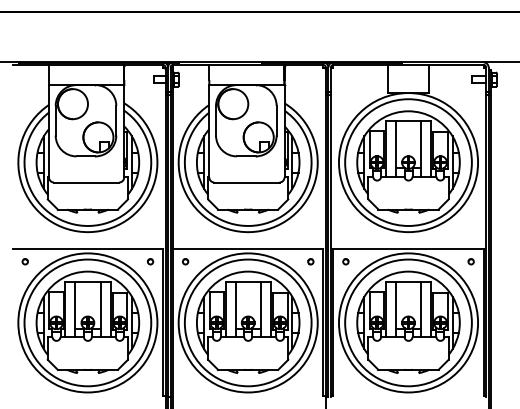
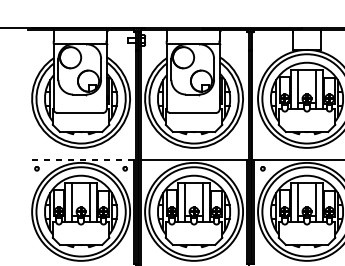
line: (87, 249) -> (80, 160), solid -> dashed
part: (185, 261) -> (149, 168), removed
part: (310, 261) -> (237, 168), removed

